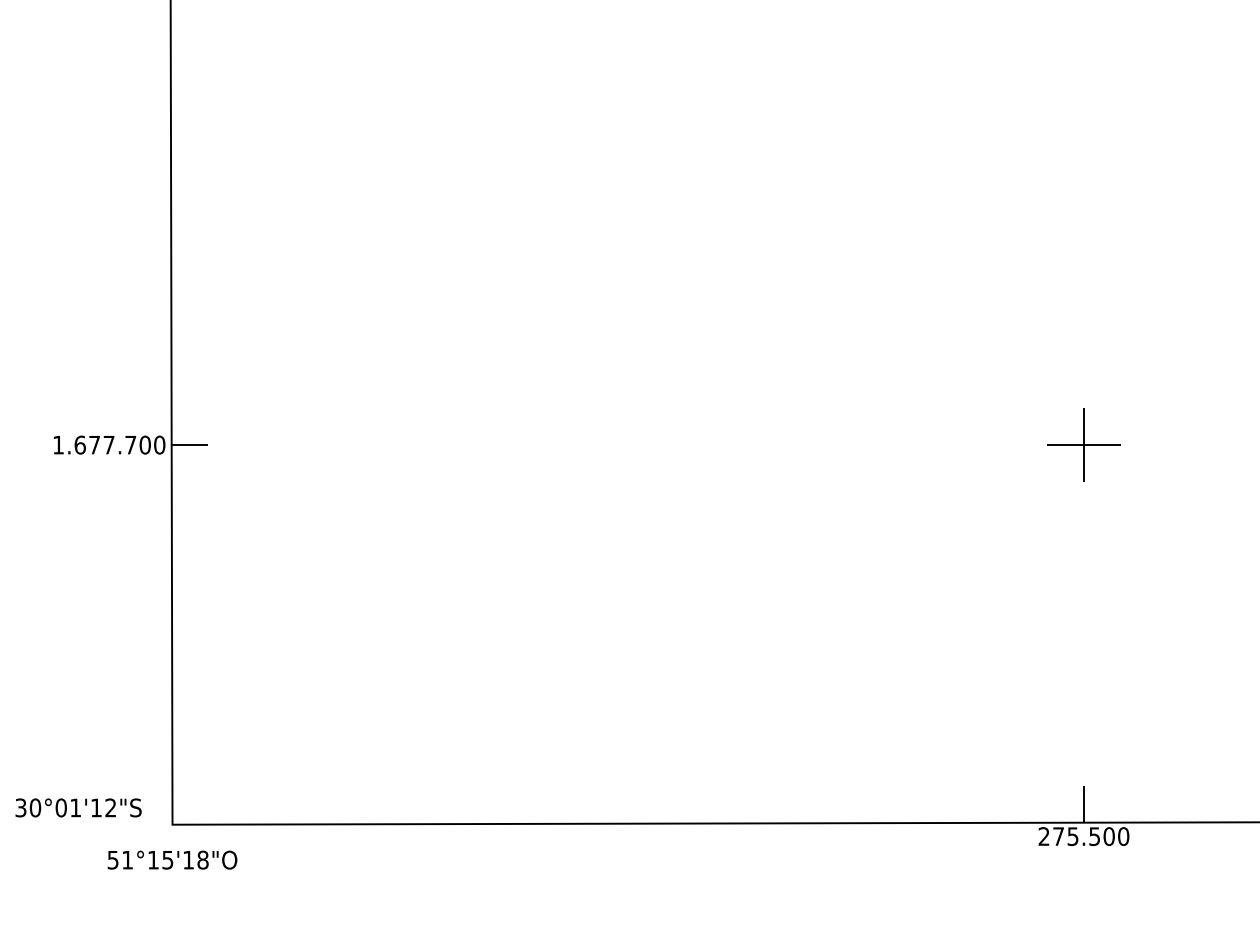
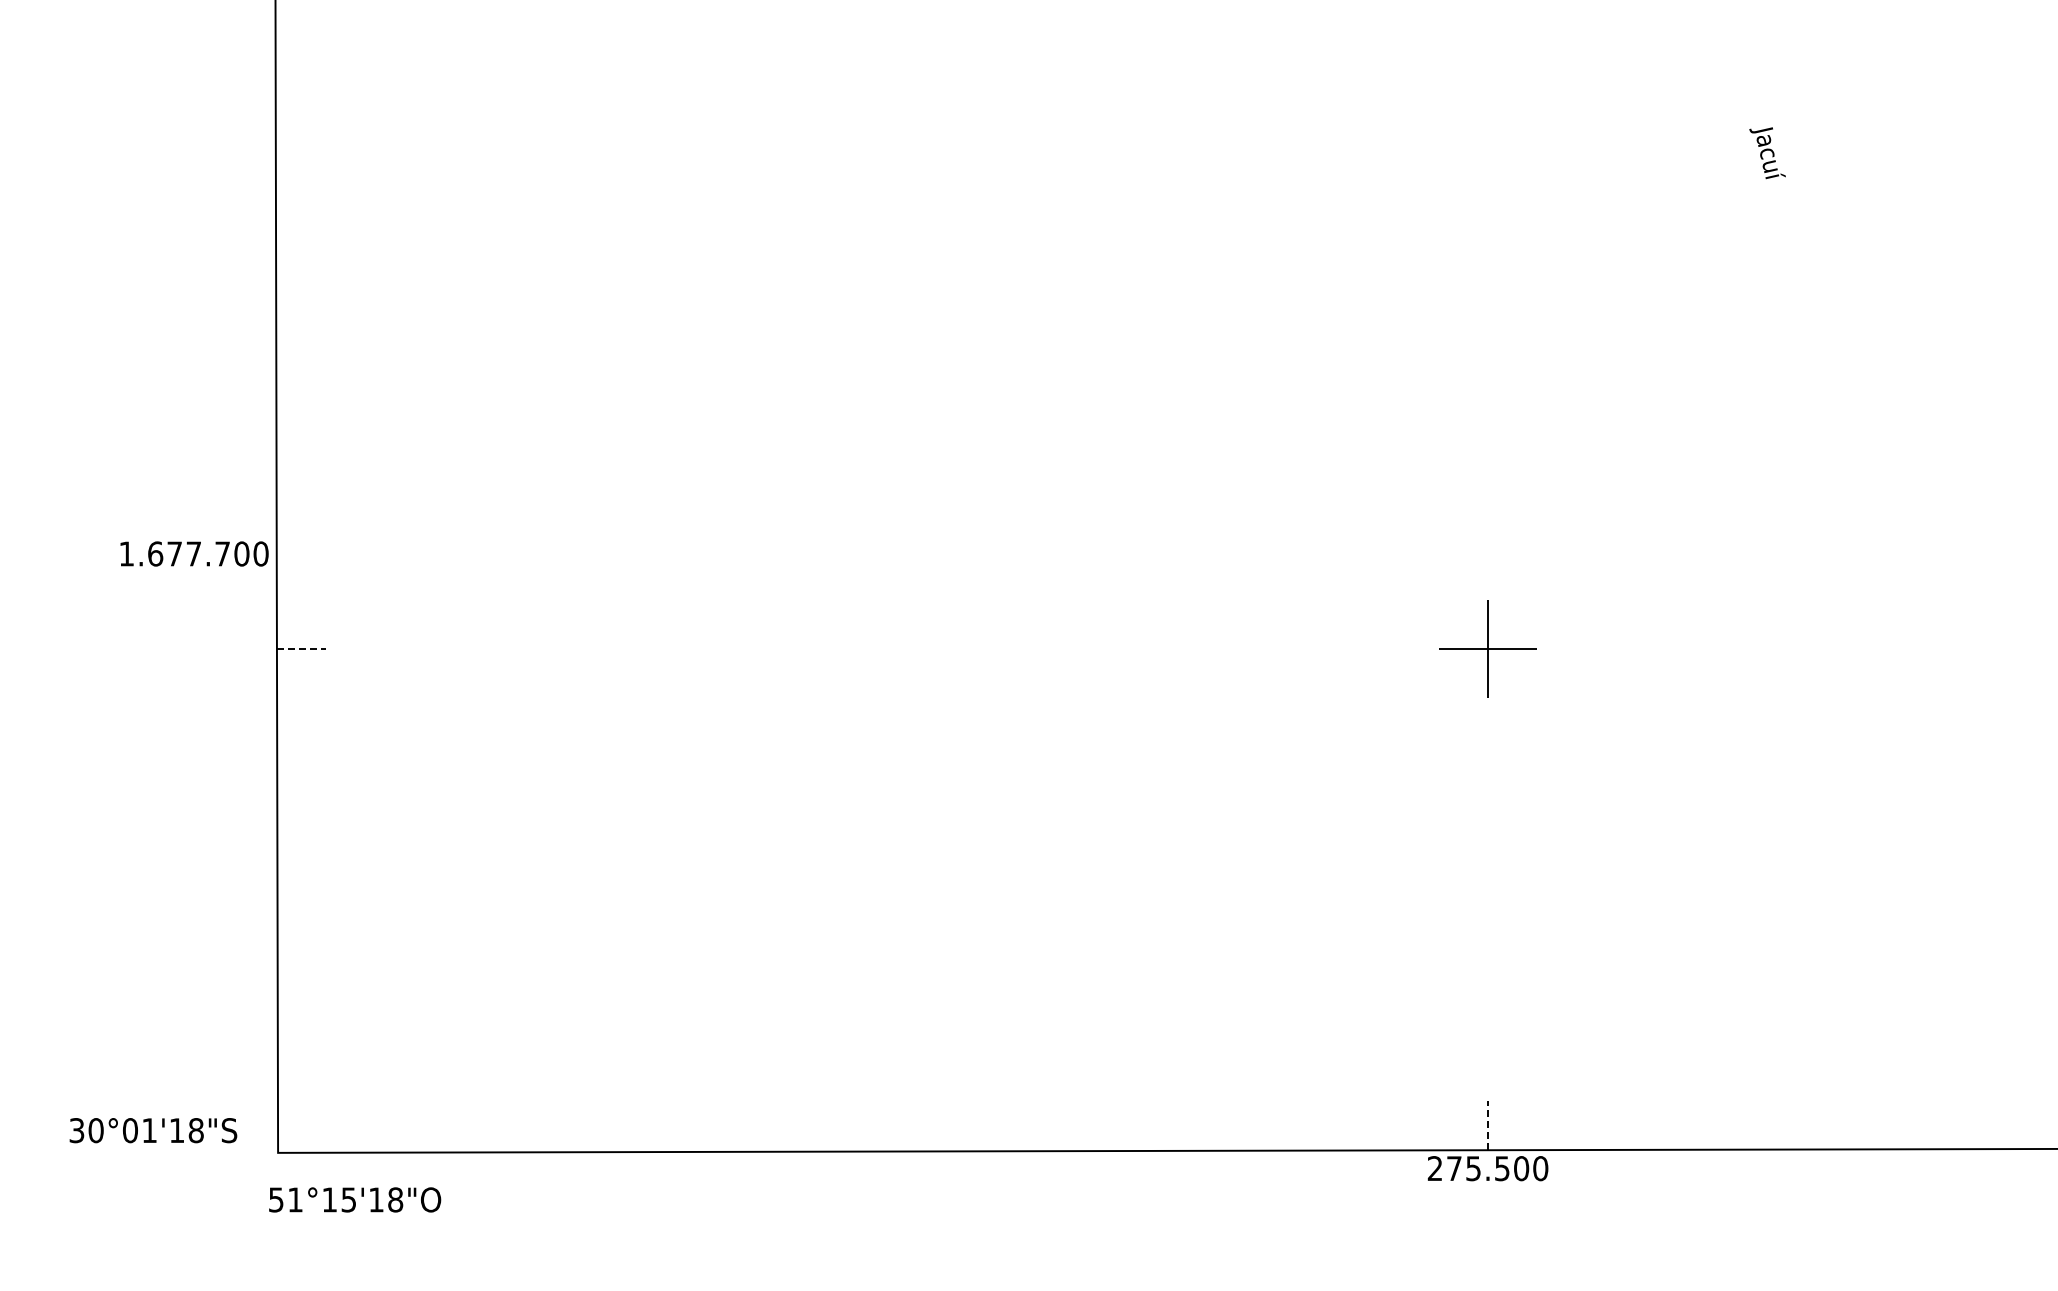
text: (109, 444) -> (194, 553), moved
line: (190, 445) -> (301, 649), solid -> dashed
line: (1084, 804) -> (1488, 1125), solid -> dashed
text: (110, 807) -> (195, 1130), 30°01'12"S -> 30°01'18"S
text: (172, 859) -> (355, 1199), moved

